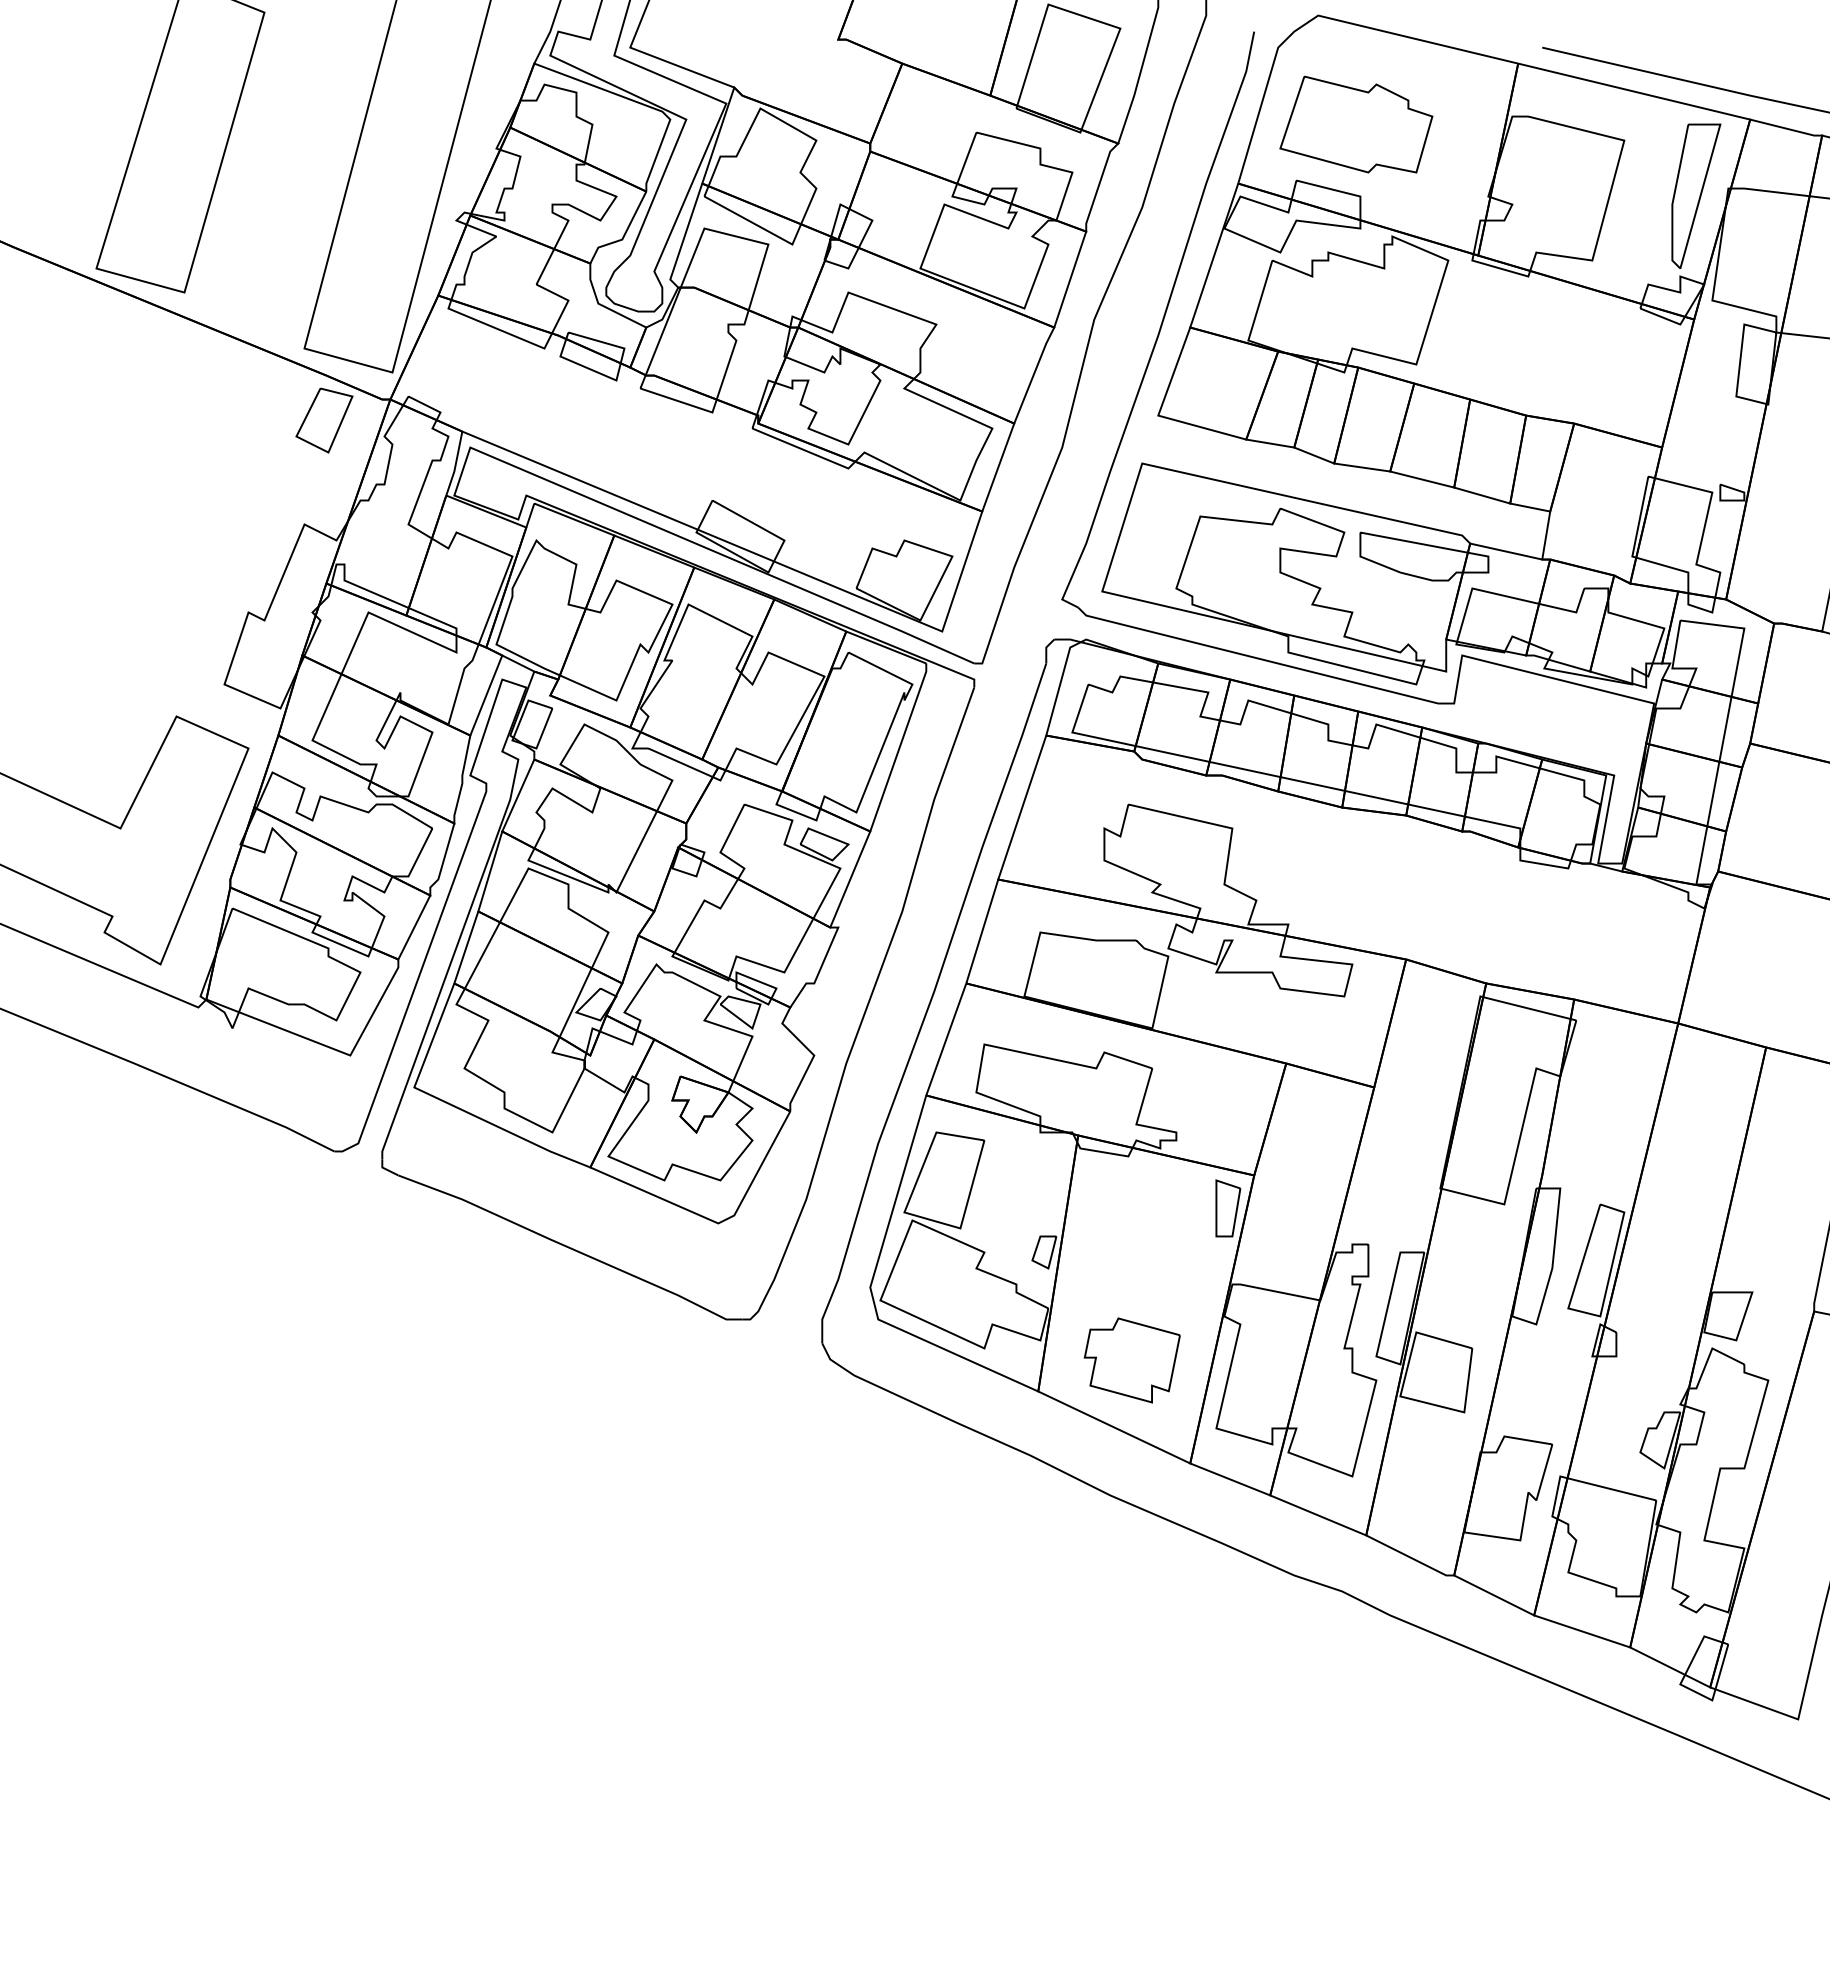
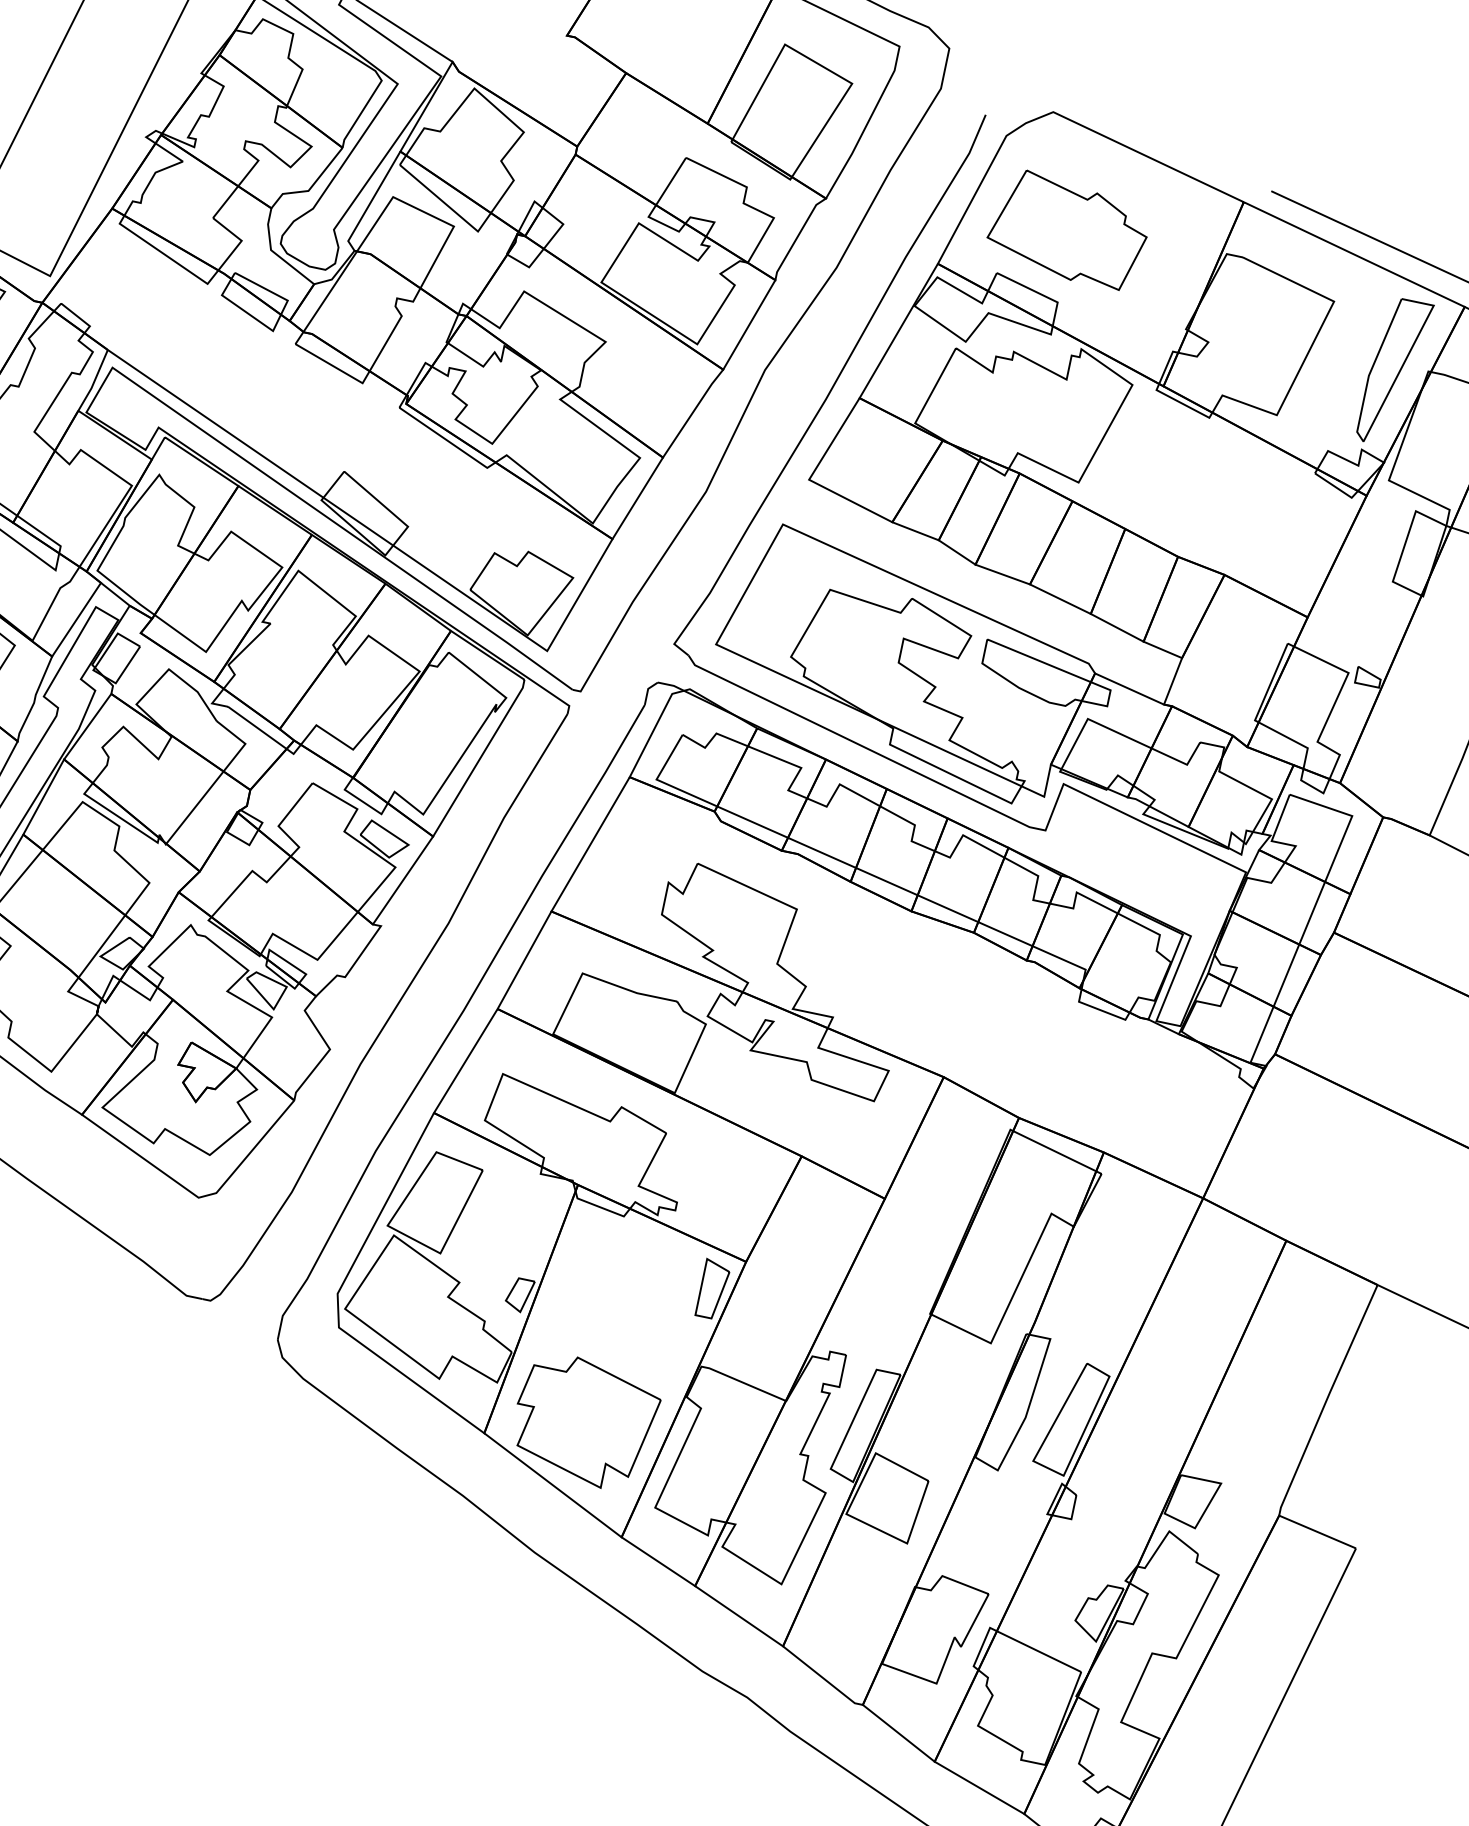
part: (1132, 1360) -> (585, 1421), size x1.43

